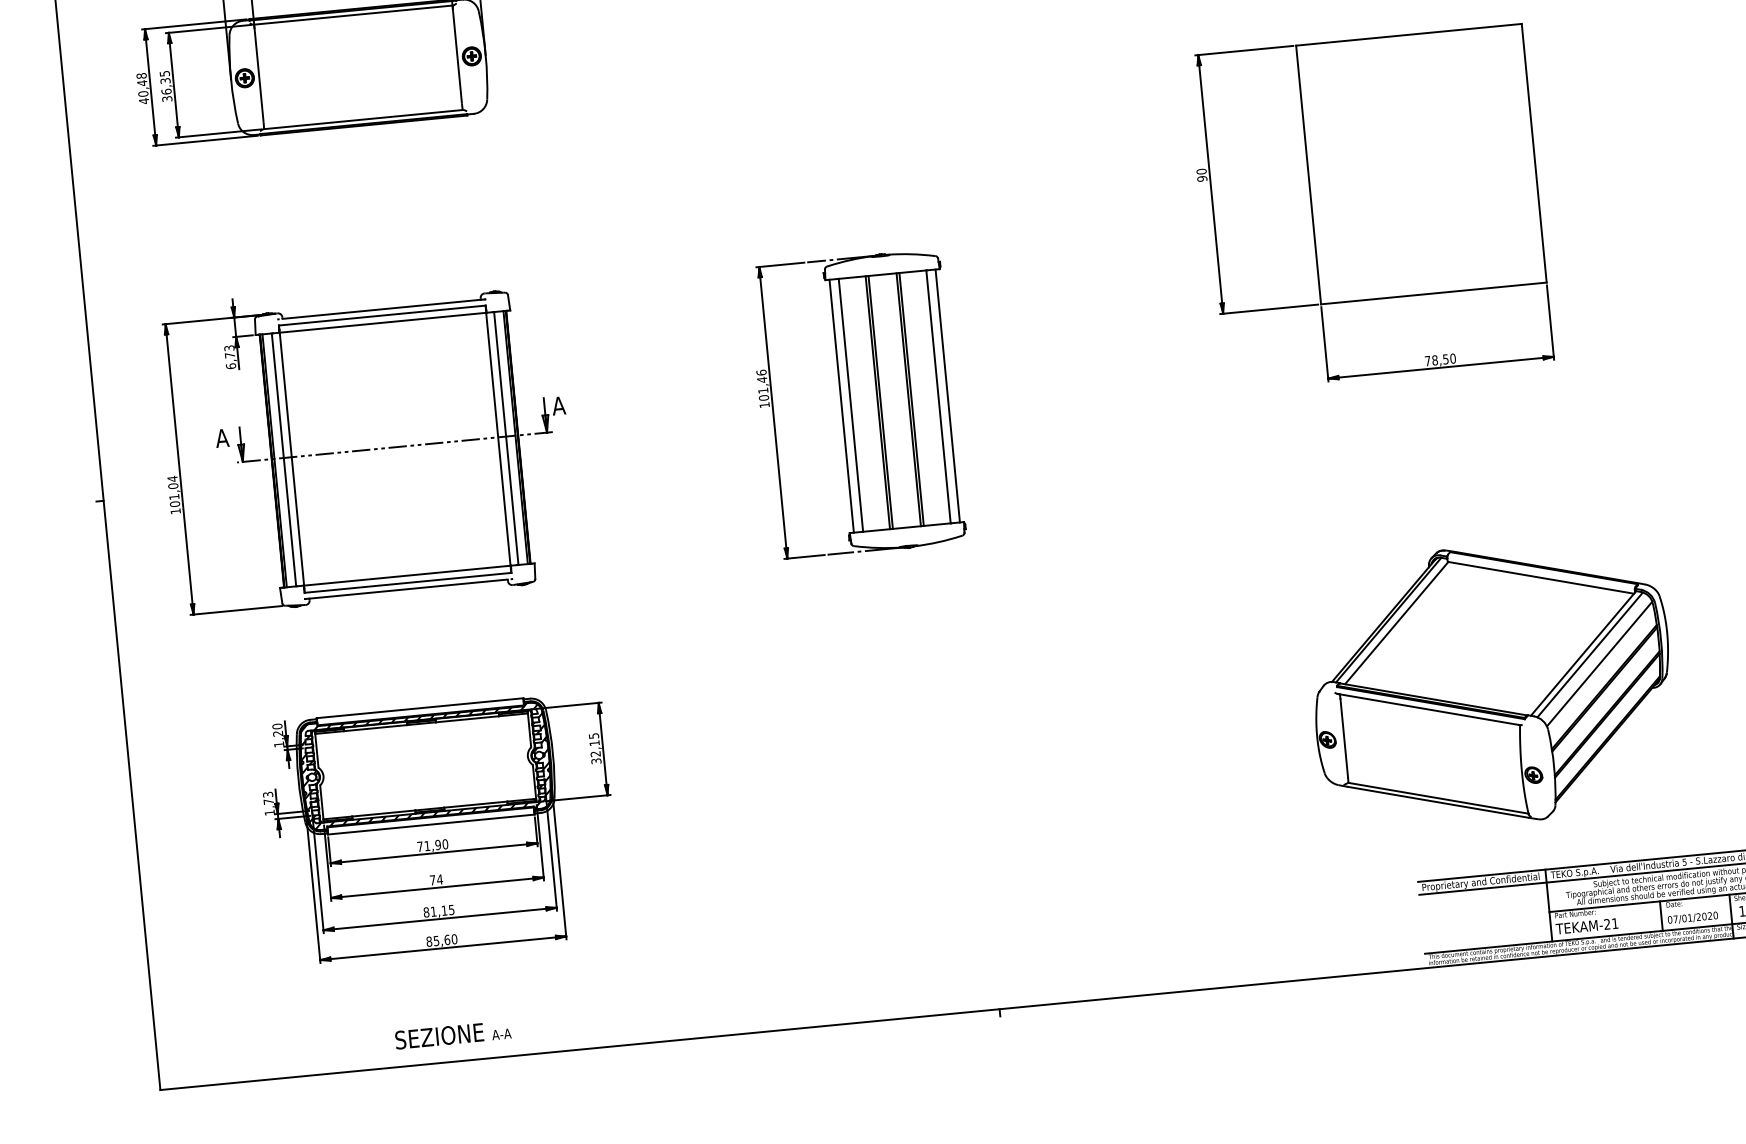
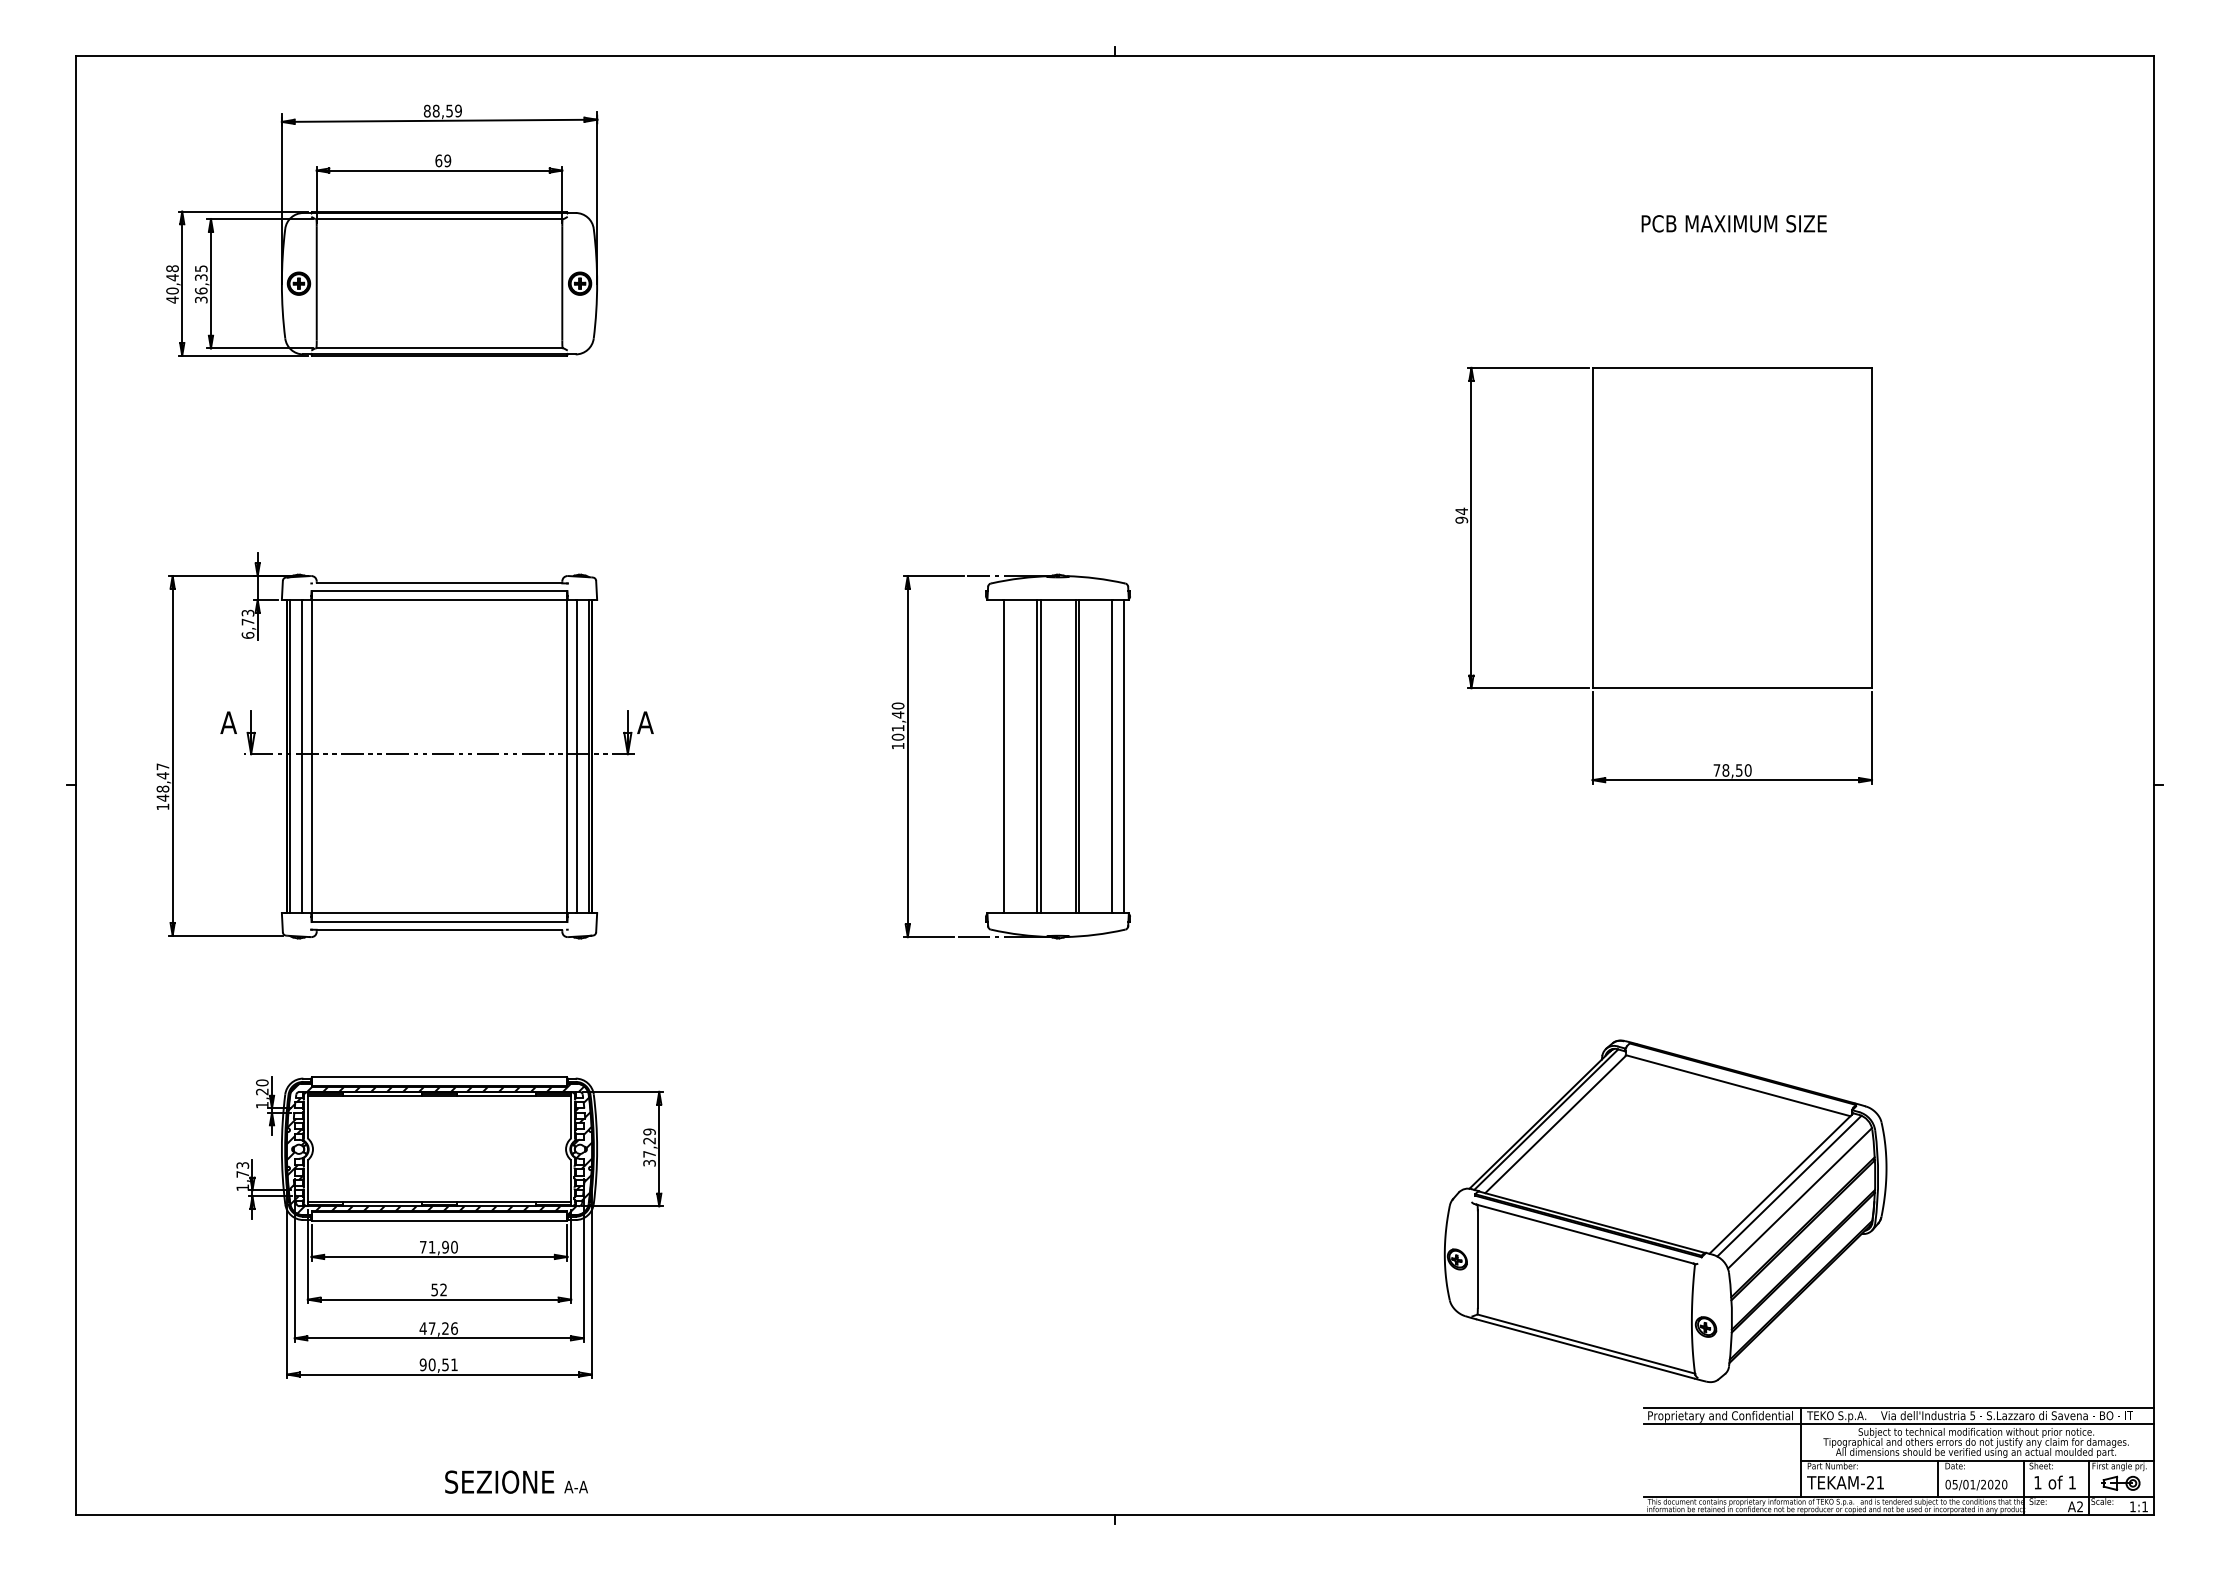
text: (1201, 171) -> (1461, 511), 90 -> 94
text: (761, 372) -> (897, 705), 101,46 -> 101,40
line: (841, 406) -> (992, 756), removed
text: (173, 491) -> (162, 782), 101,04 -> 148,47
part: (1492, 685) -> (1665, 1211), moved
text: (594, 744) -> (649, 1142), 32,15 -> 37,29
text: (436, 879) -> (439, 1289), 74 -> 52
text: (438, 911) -> (438, 1328), 81,15 -> 47,26
text: (1675, 919) -> (1954, 1484), 07/01/2020 -> 05/01/2020
text: (441, 940) -> (438, 1364), 85,60 -> 90,51
text: (453, 1034) -> (516, 1481), moved

